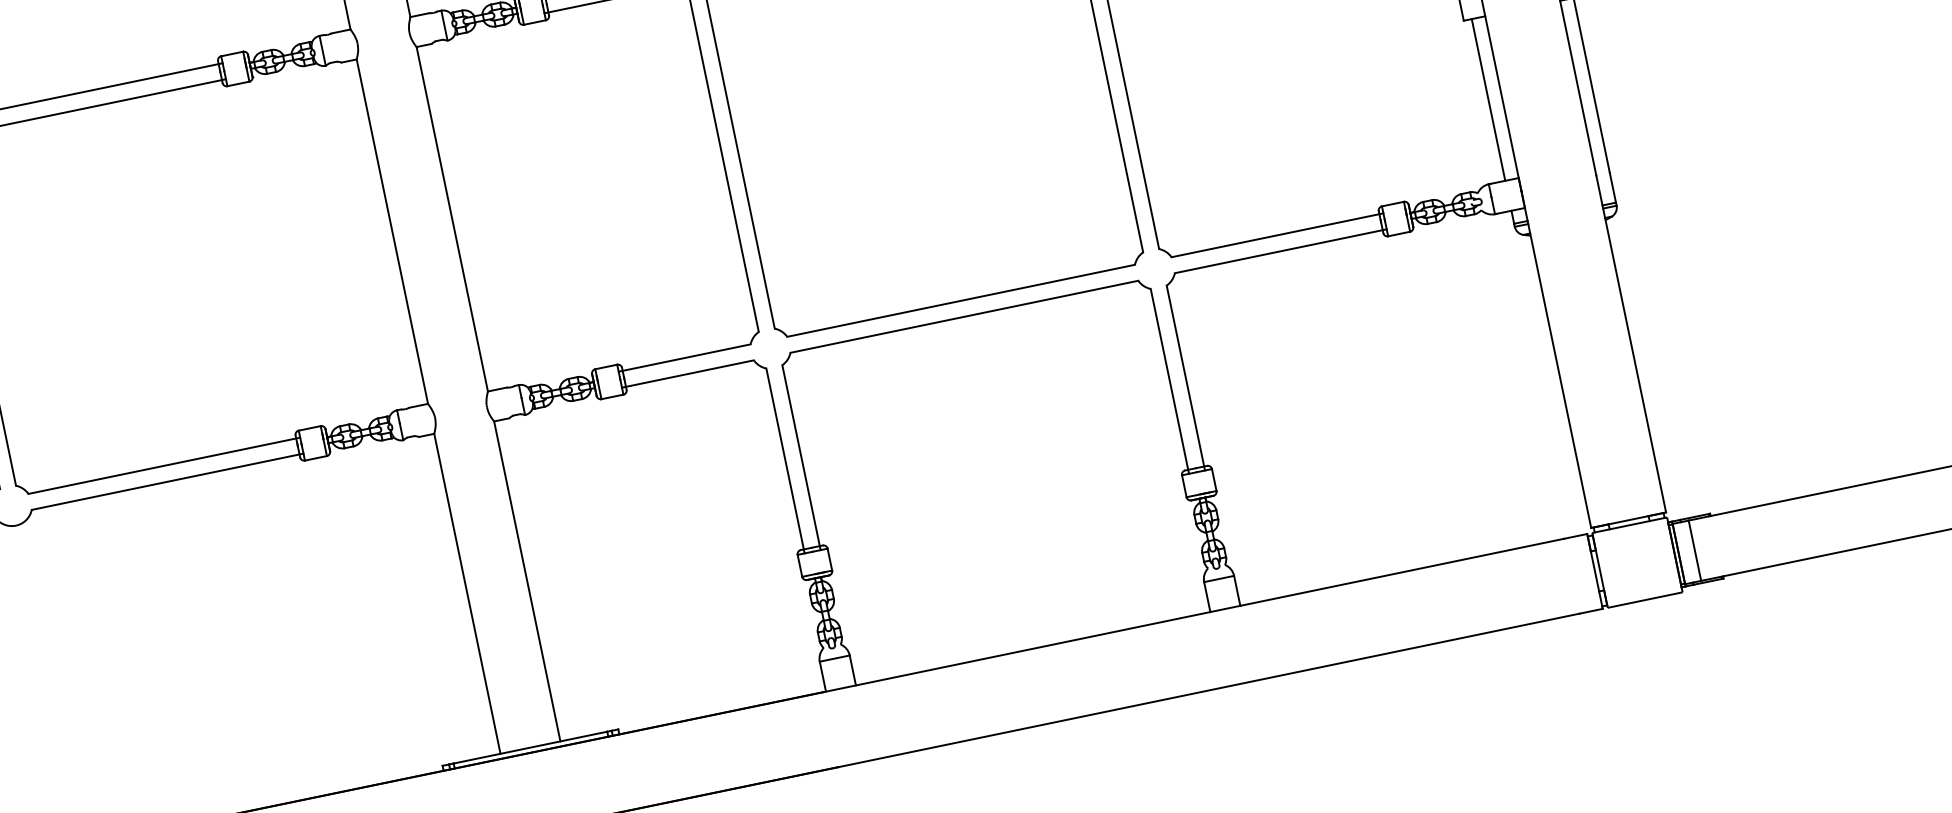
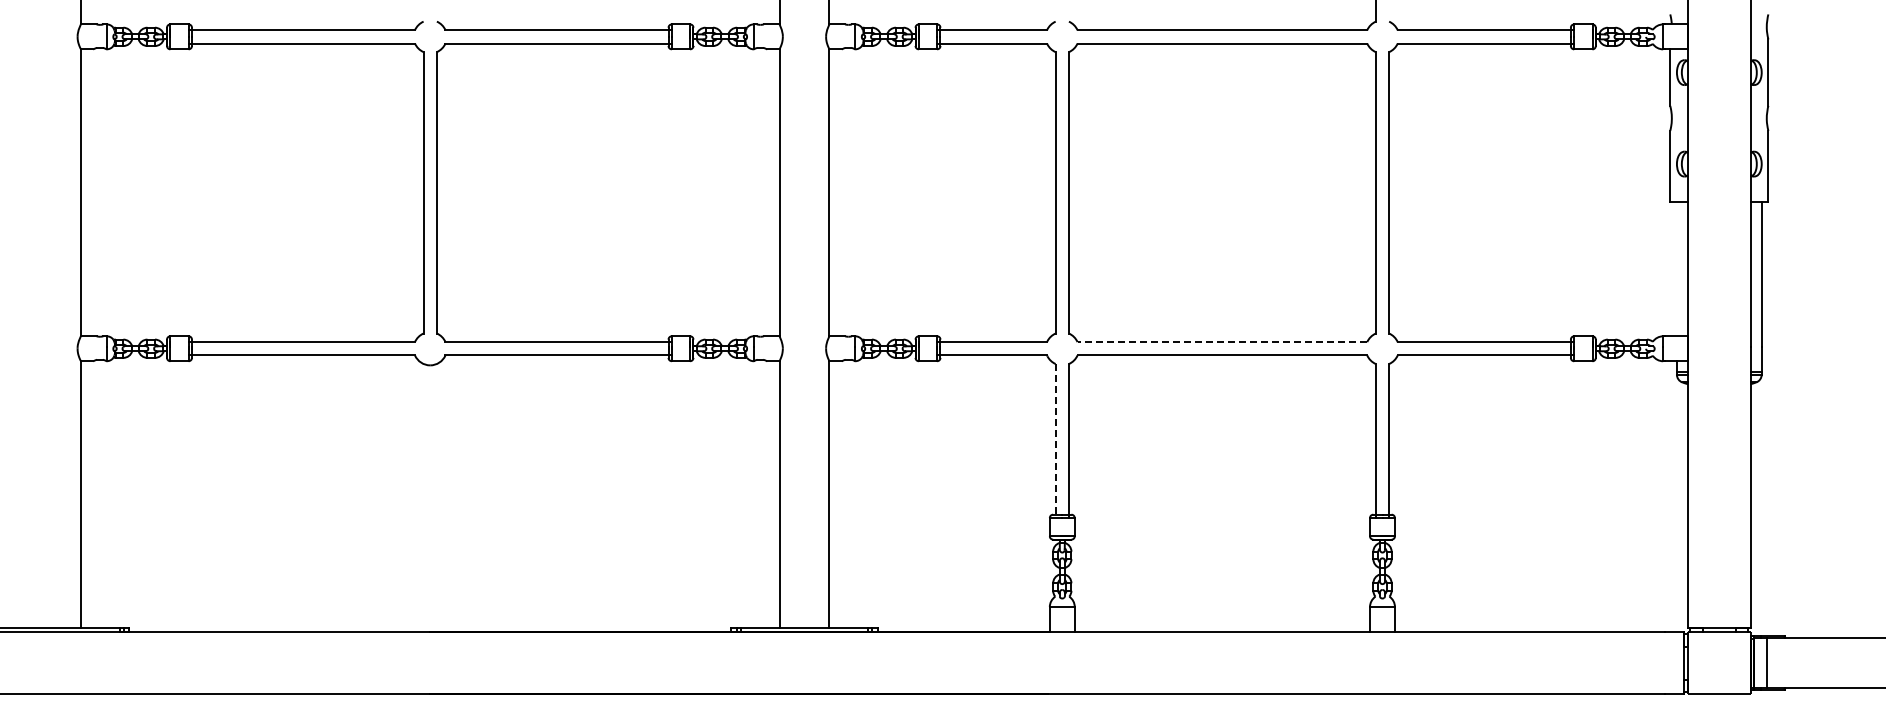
line: (1487, 99) -> (1676, 268), removed
line: (961, 301) -> (1222, 342), solid -> dashed
line: (785, 461) -> (1055, 441), solid -> dashed

